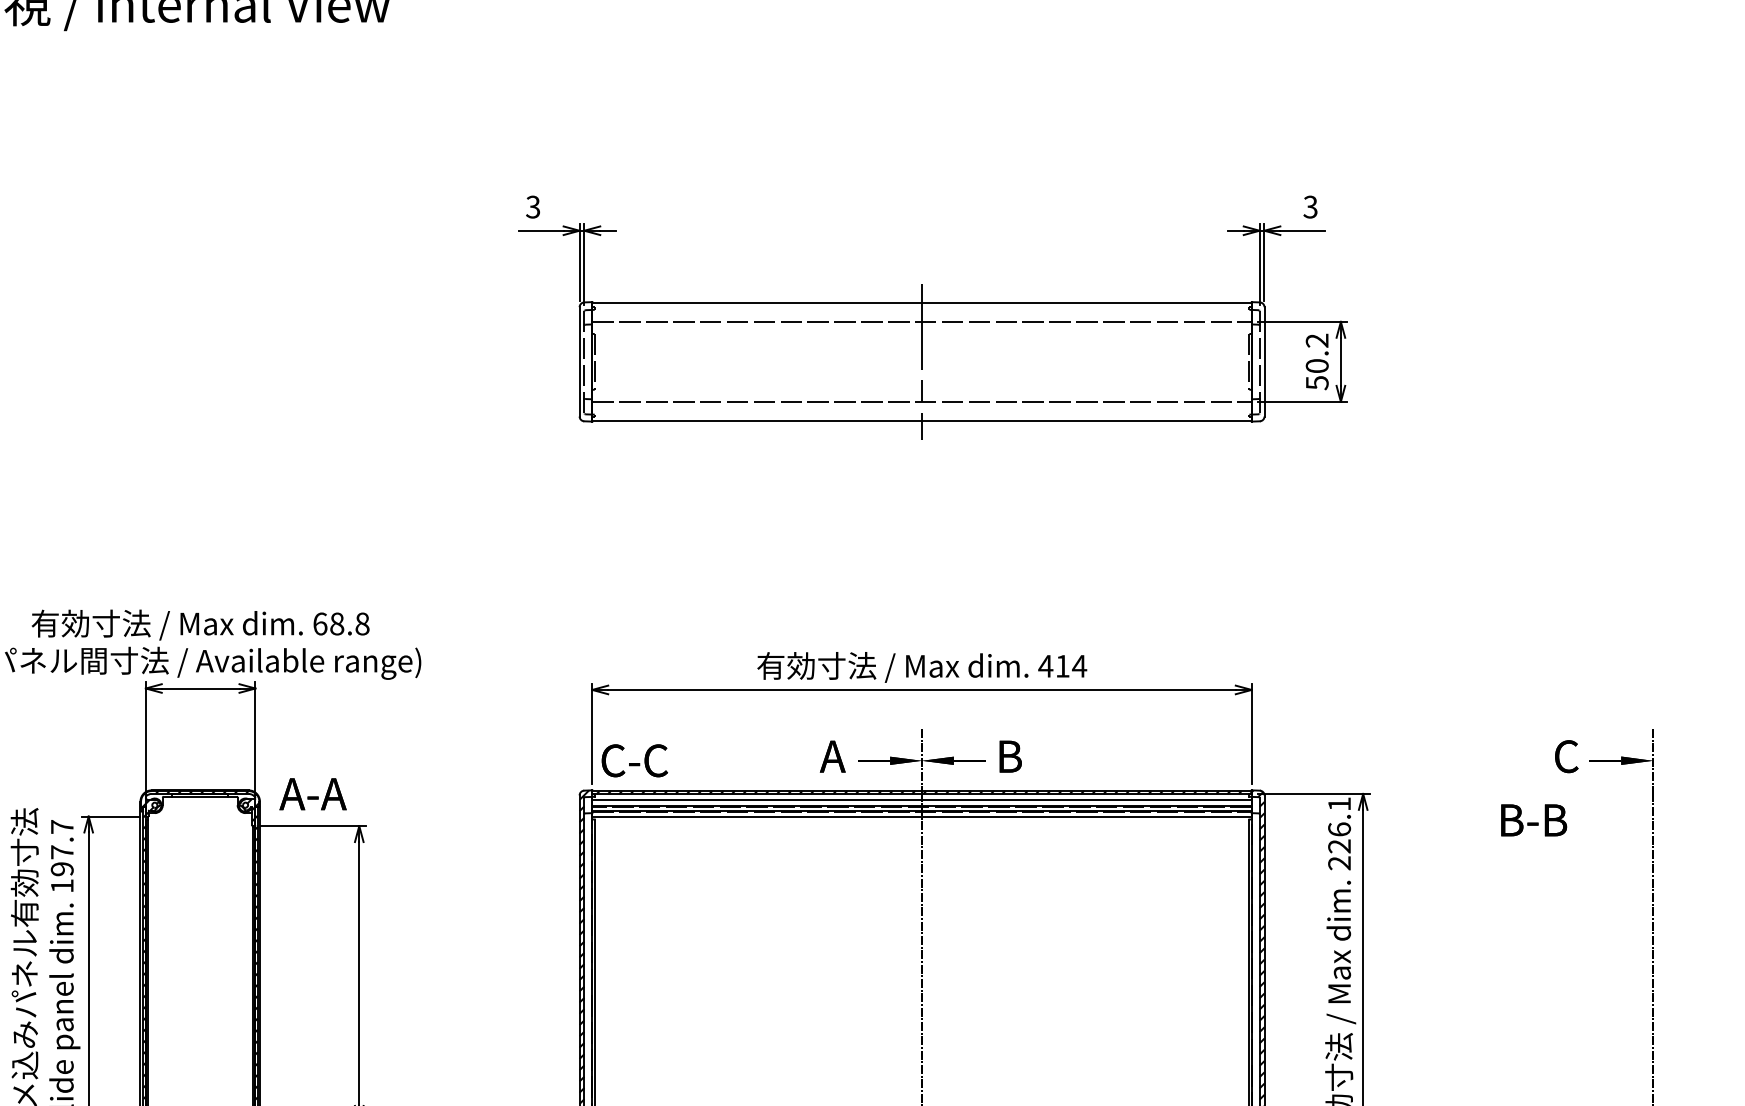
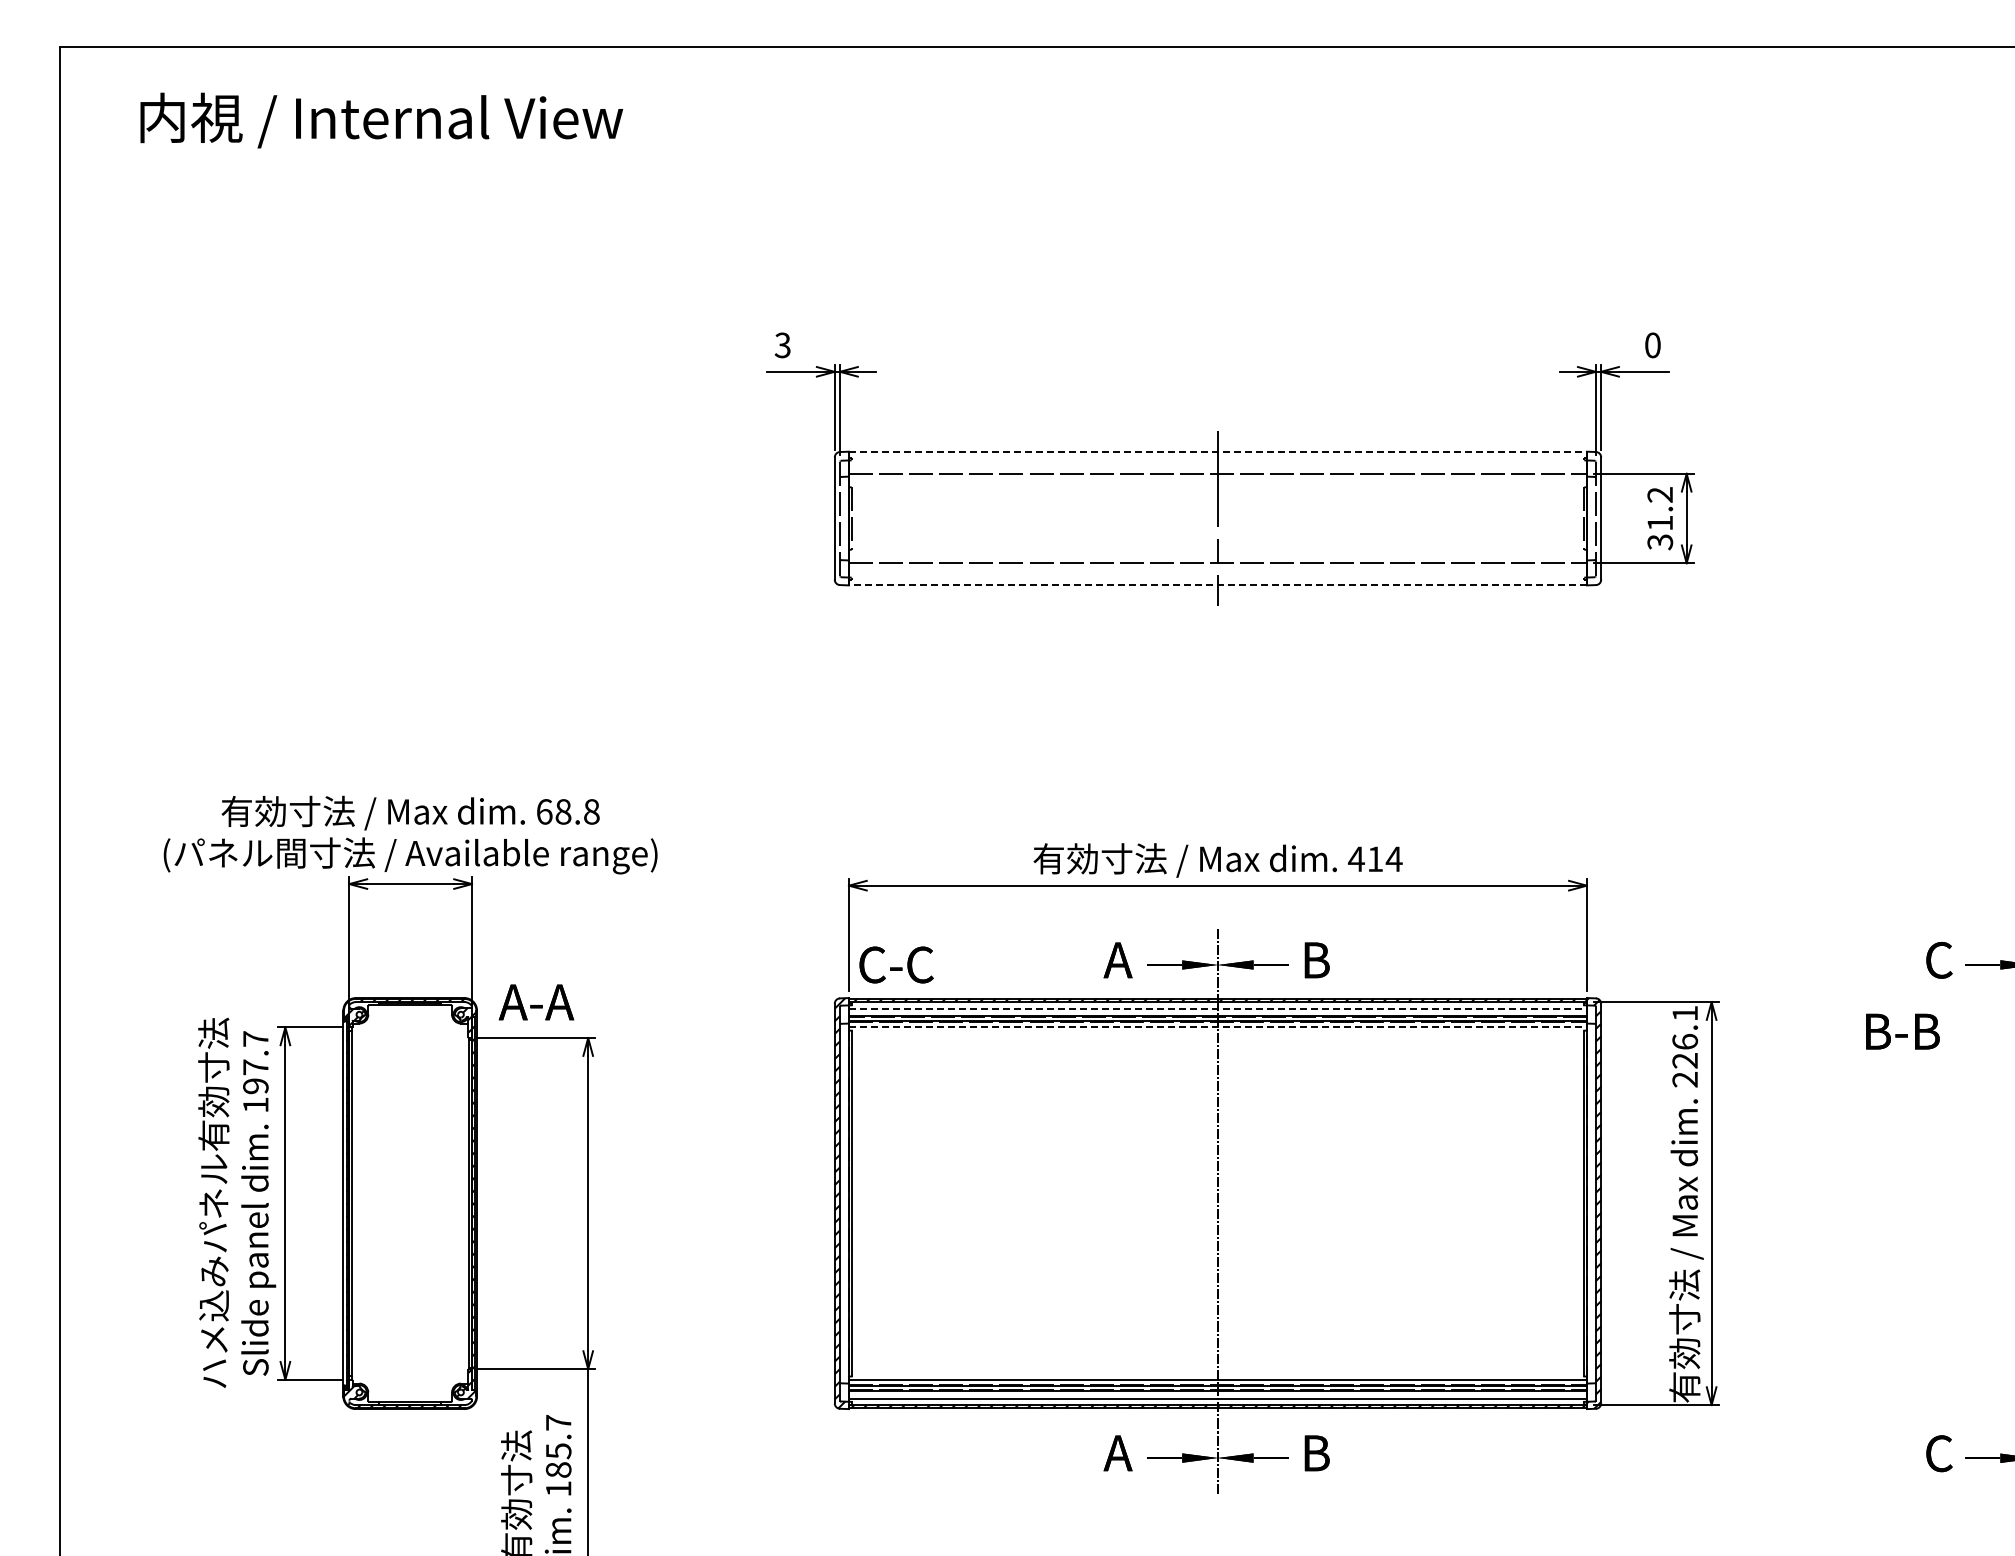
text: (1310, 207) -> (1652, 345), 3 -> 0
line: (921, 302) -> (1217, 452), solid -> dashed
text: (1317, 374) -> (1660, 532), 50.2 -> 31.2
line: (921, 420) -> (1217, 584), solid -> dashed
line: (921, 799) -> (1217, 1008), solid -> dashed
line: (921, 816) -> (1217, 1027), solid -> dashed

